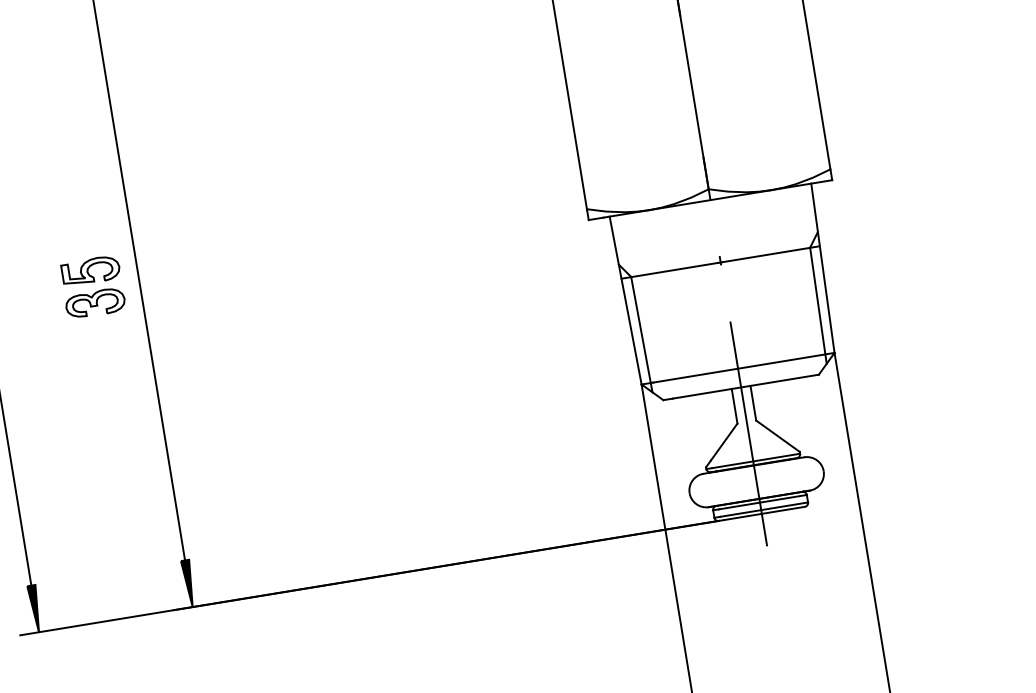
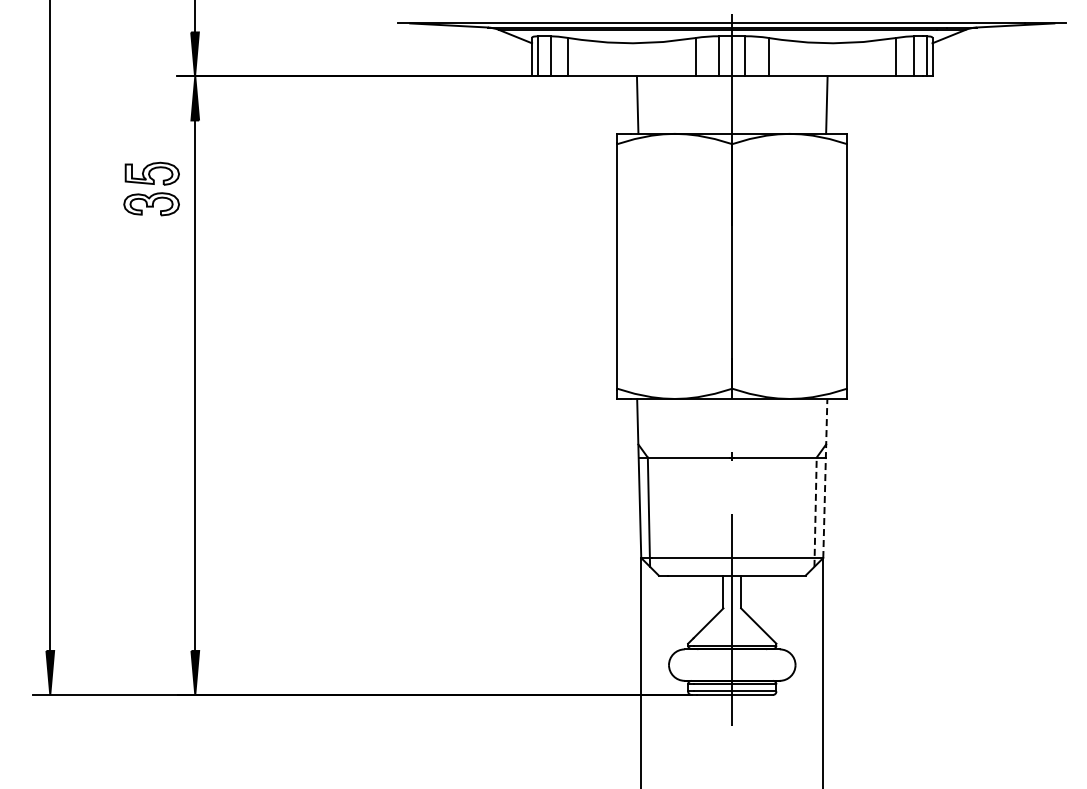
line: (823, 268) -> (825, 478), solid -> dashed
part: (92, 286) -> (151, 188), moved
line: (818, 306) -> (815, 512), solid -> dashed

